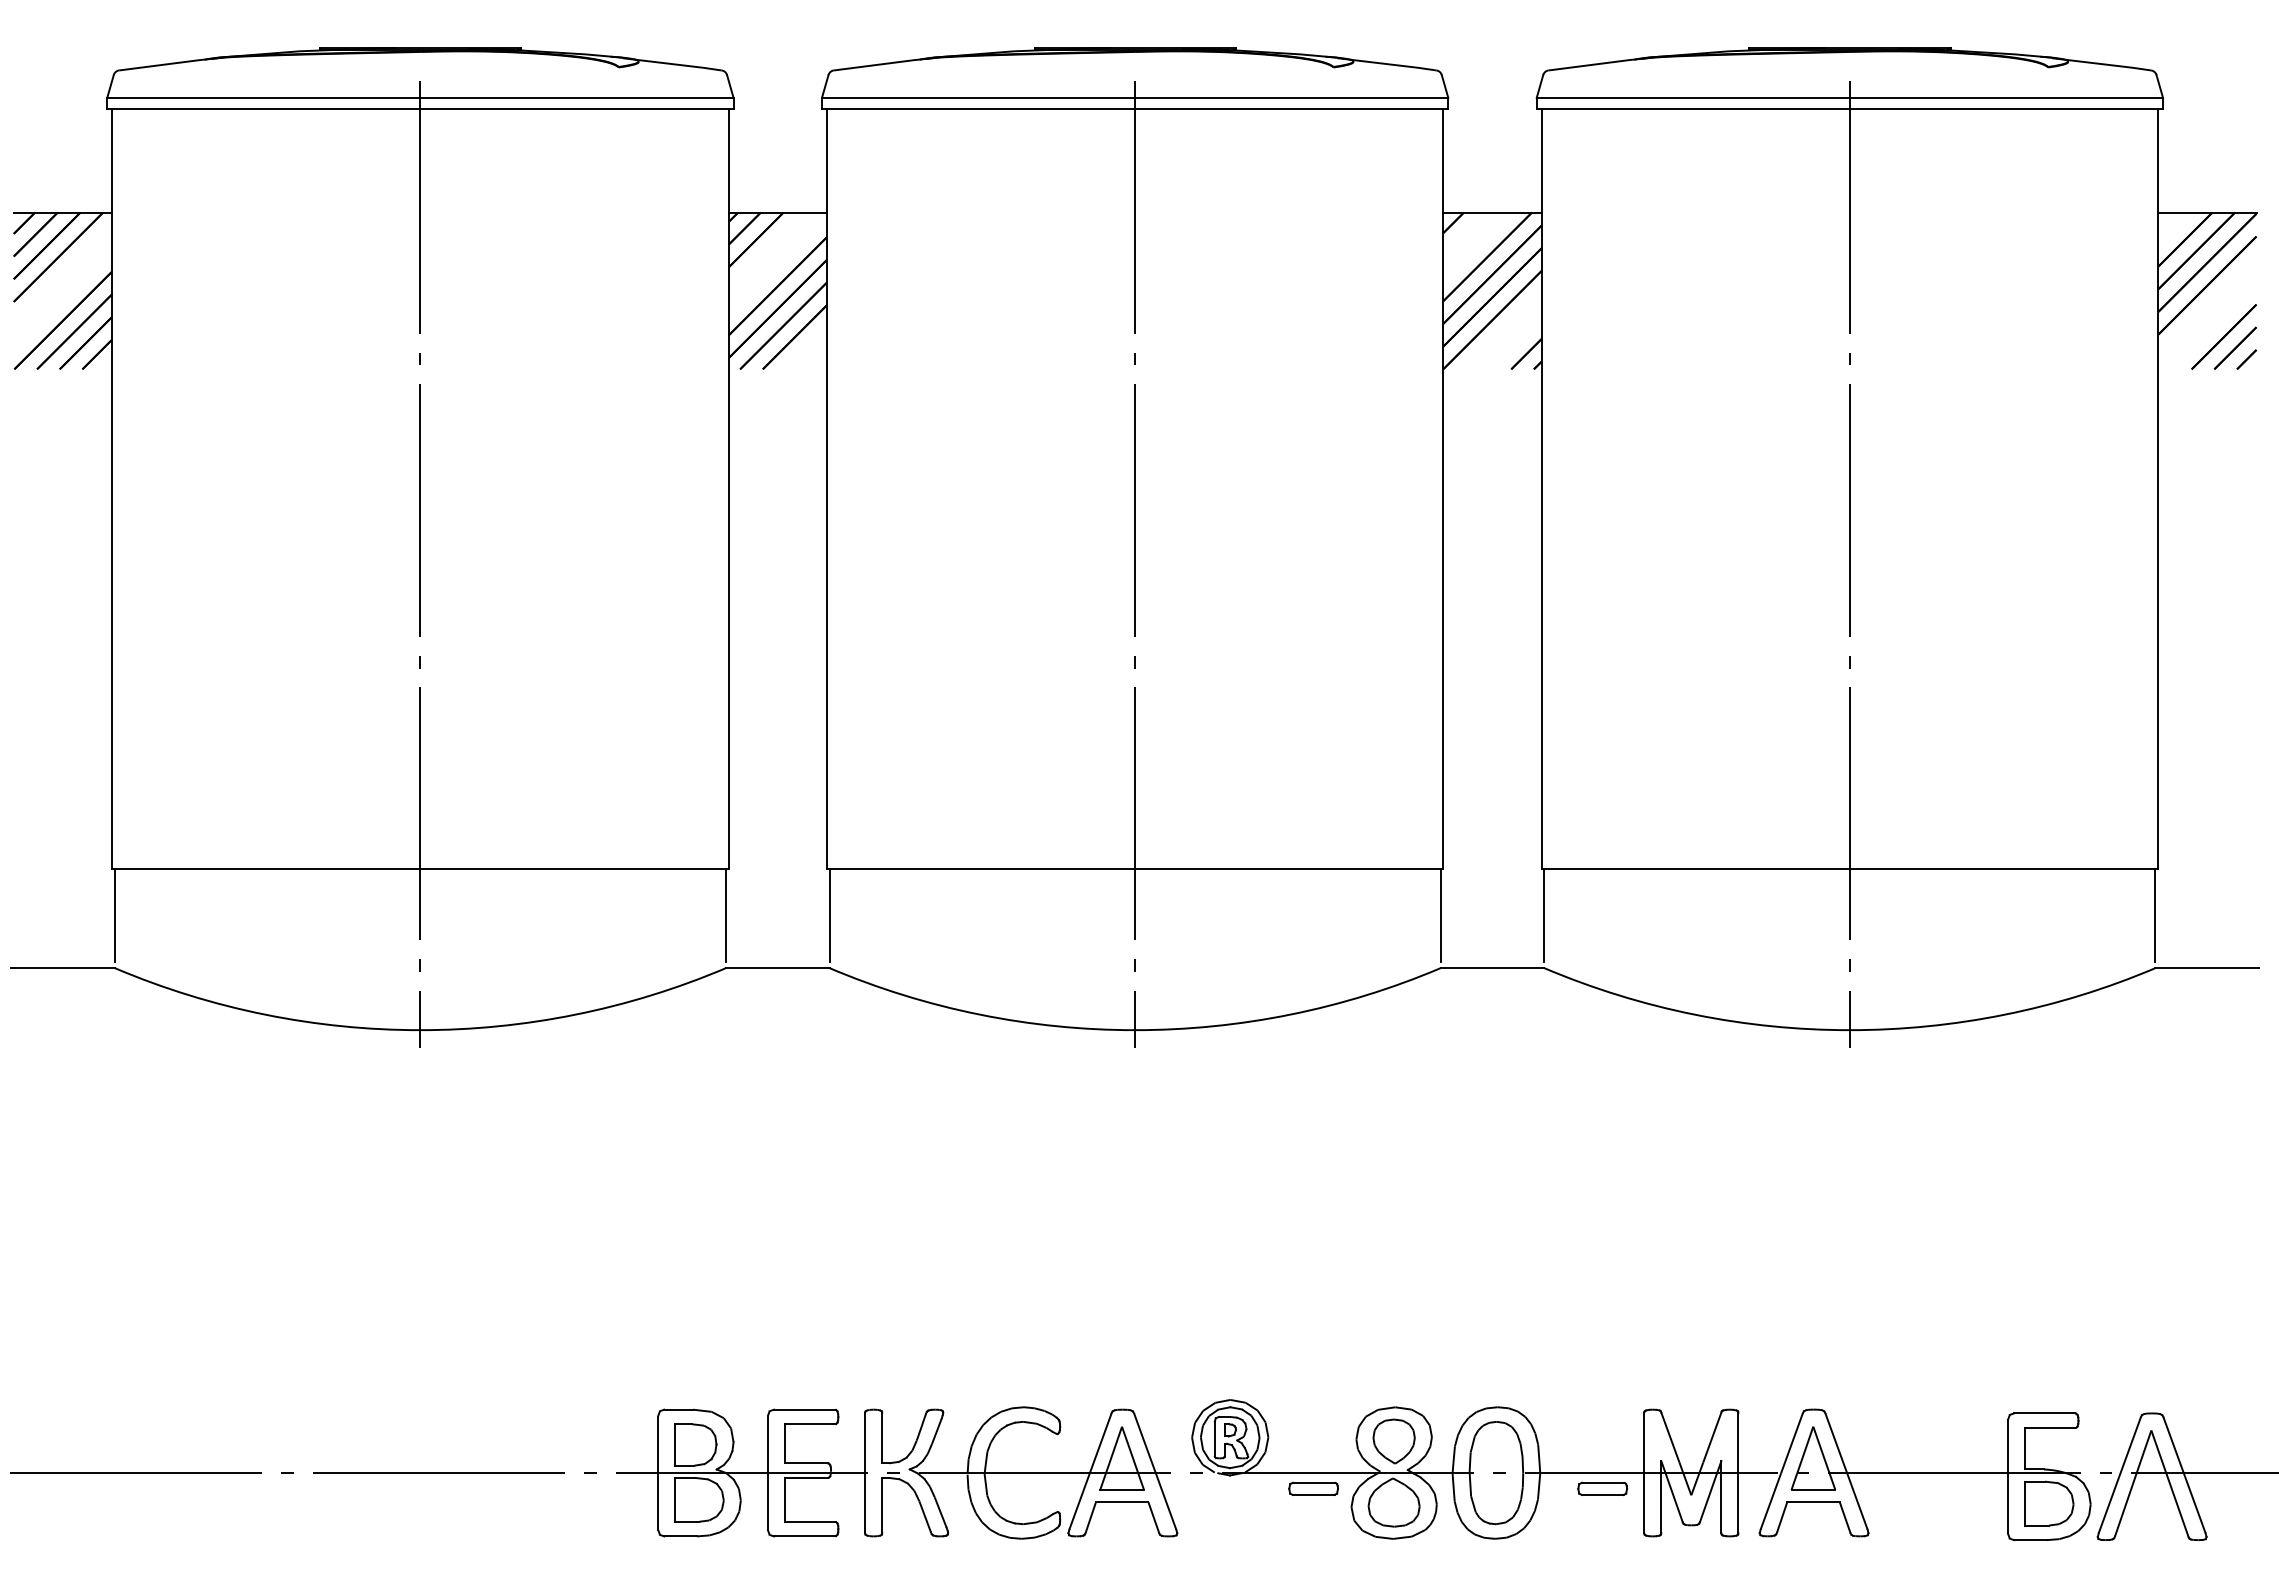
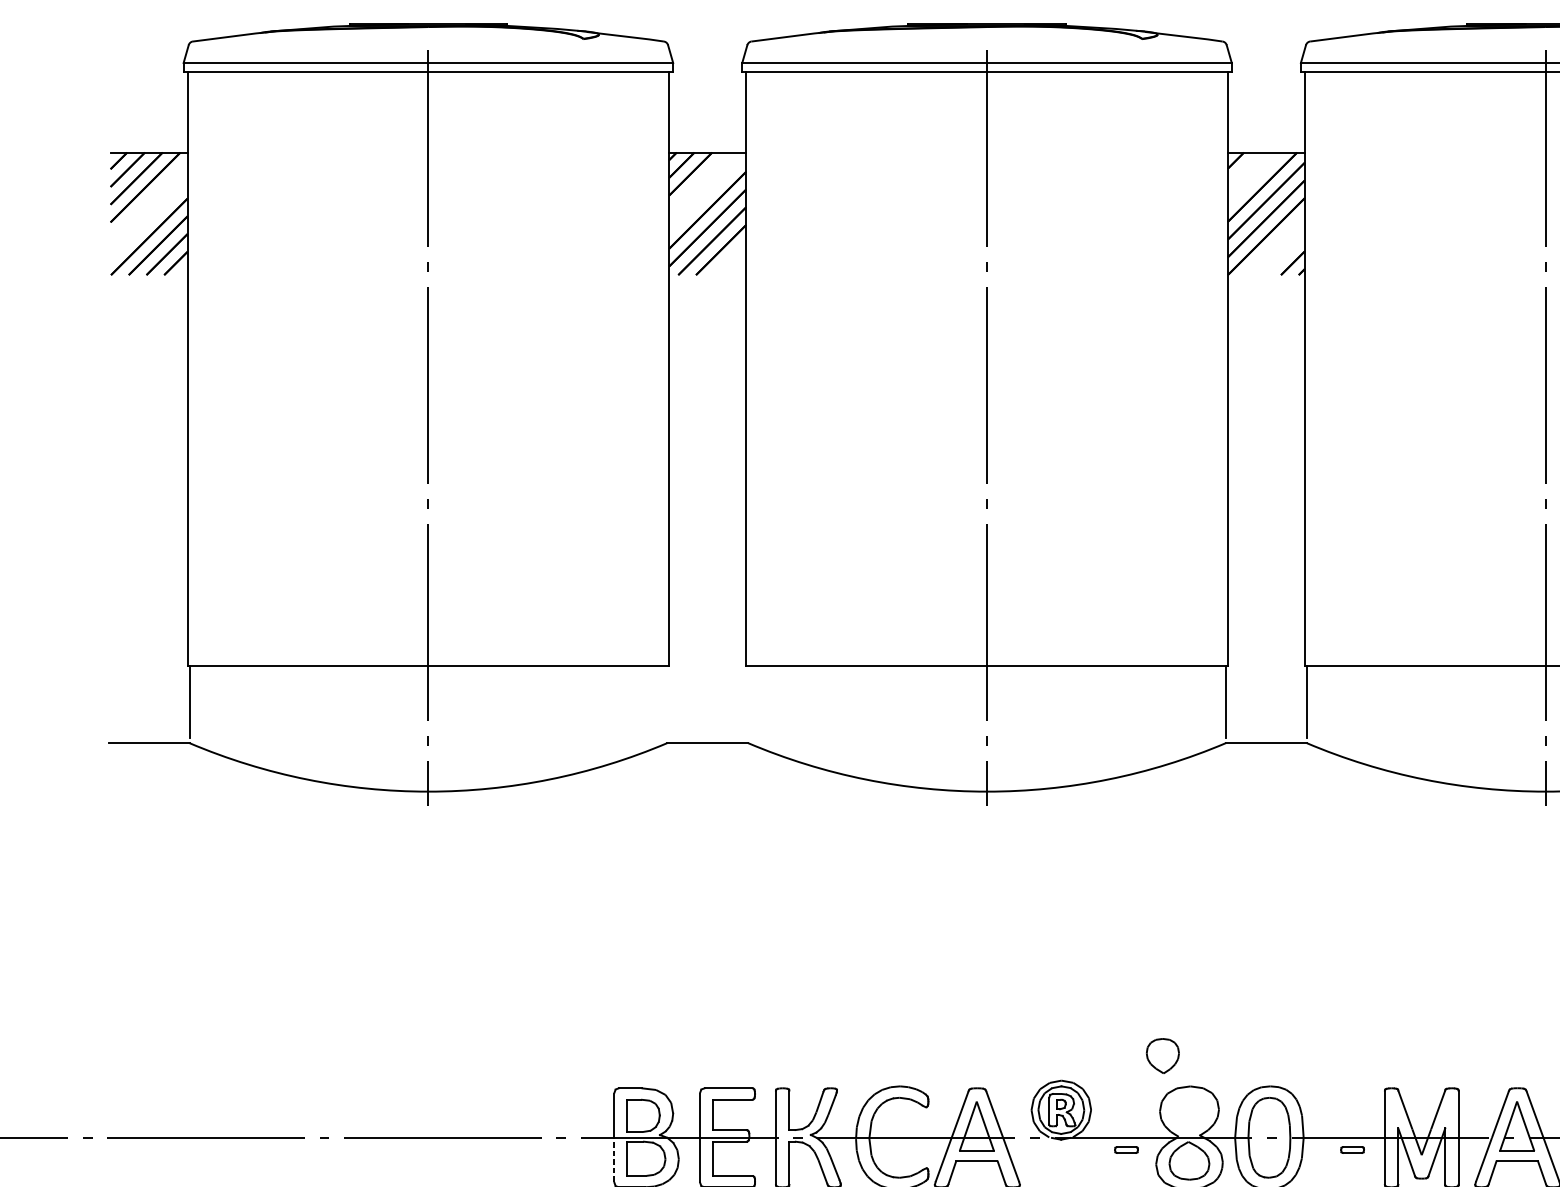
line: (726, 915) -> (667, 702), removed
line: (829, 915) -> (748, 702), removed
part: (1393, 1441) -> (1162, 1056), moved
part: (1313, 1488) -> (1126, 1149), size x0.6
part: (1602, 1488) -> (1352, 1149), size x0.6
line: (658, 1500) -> (614, 1159), solid -> dashed

